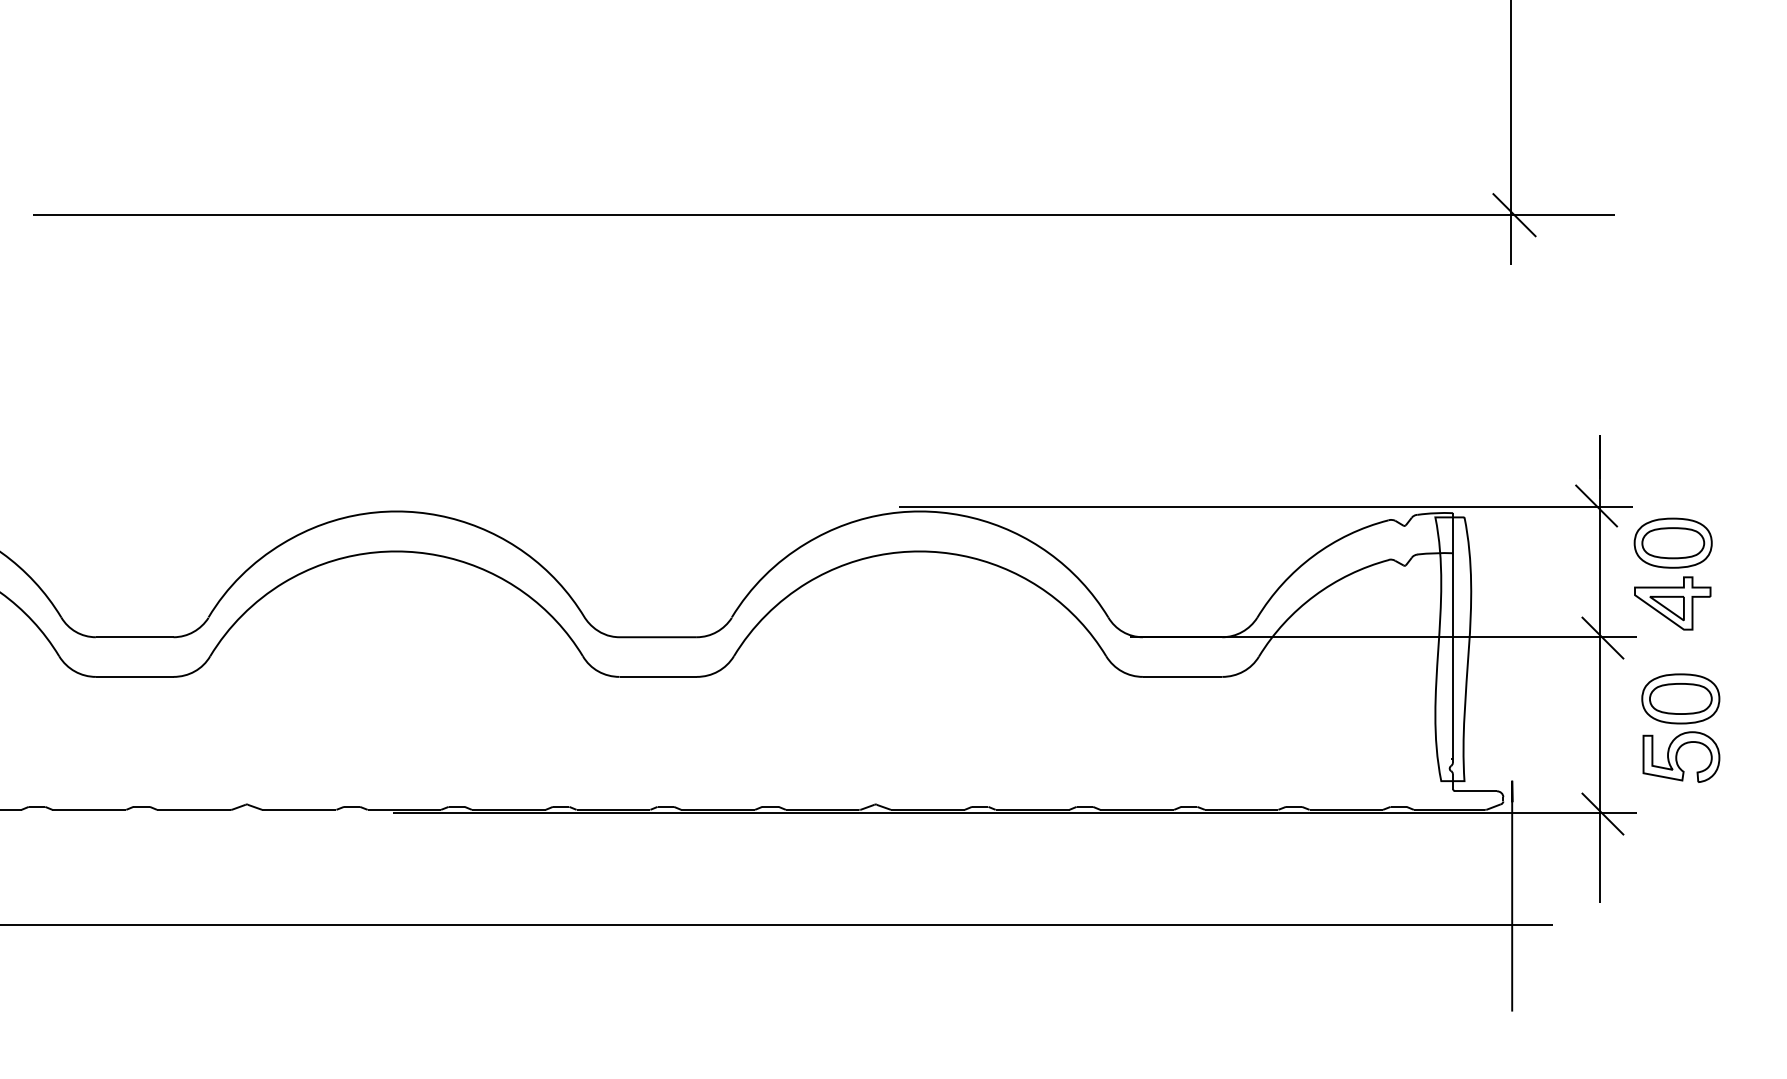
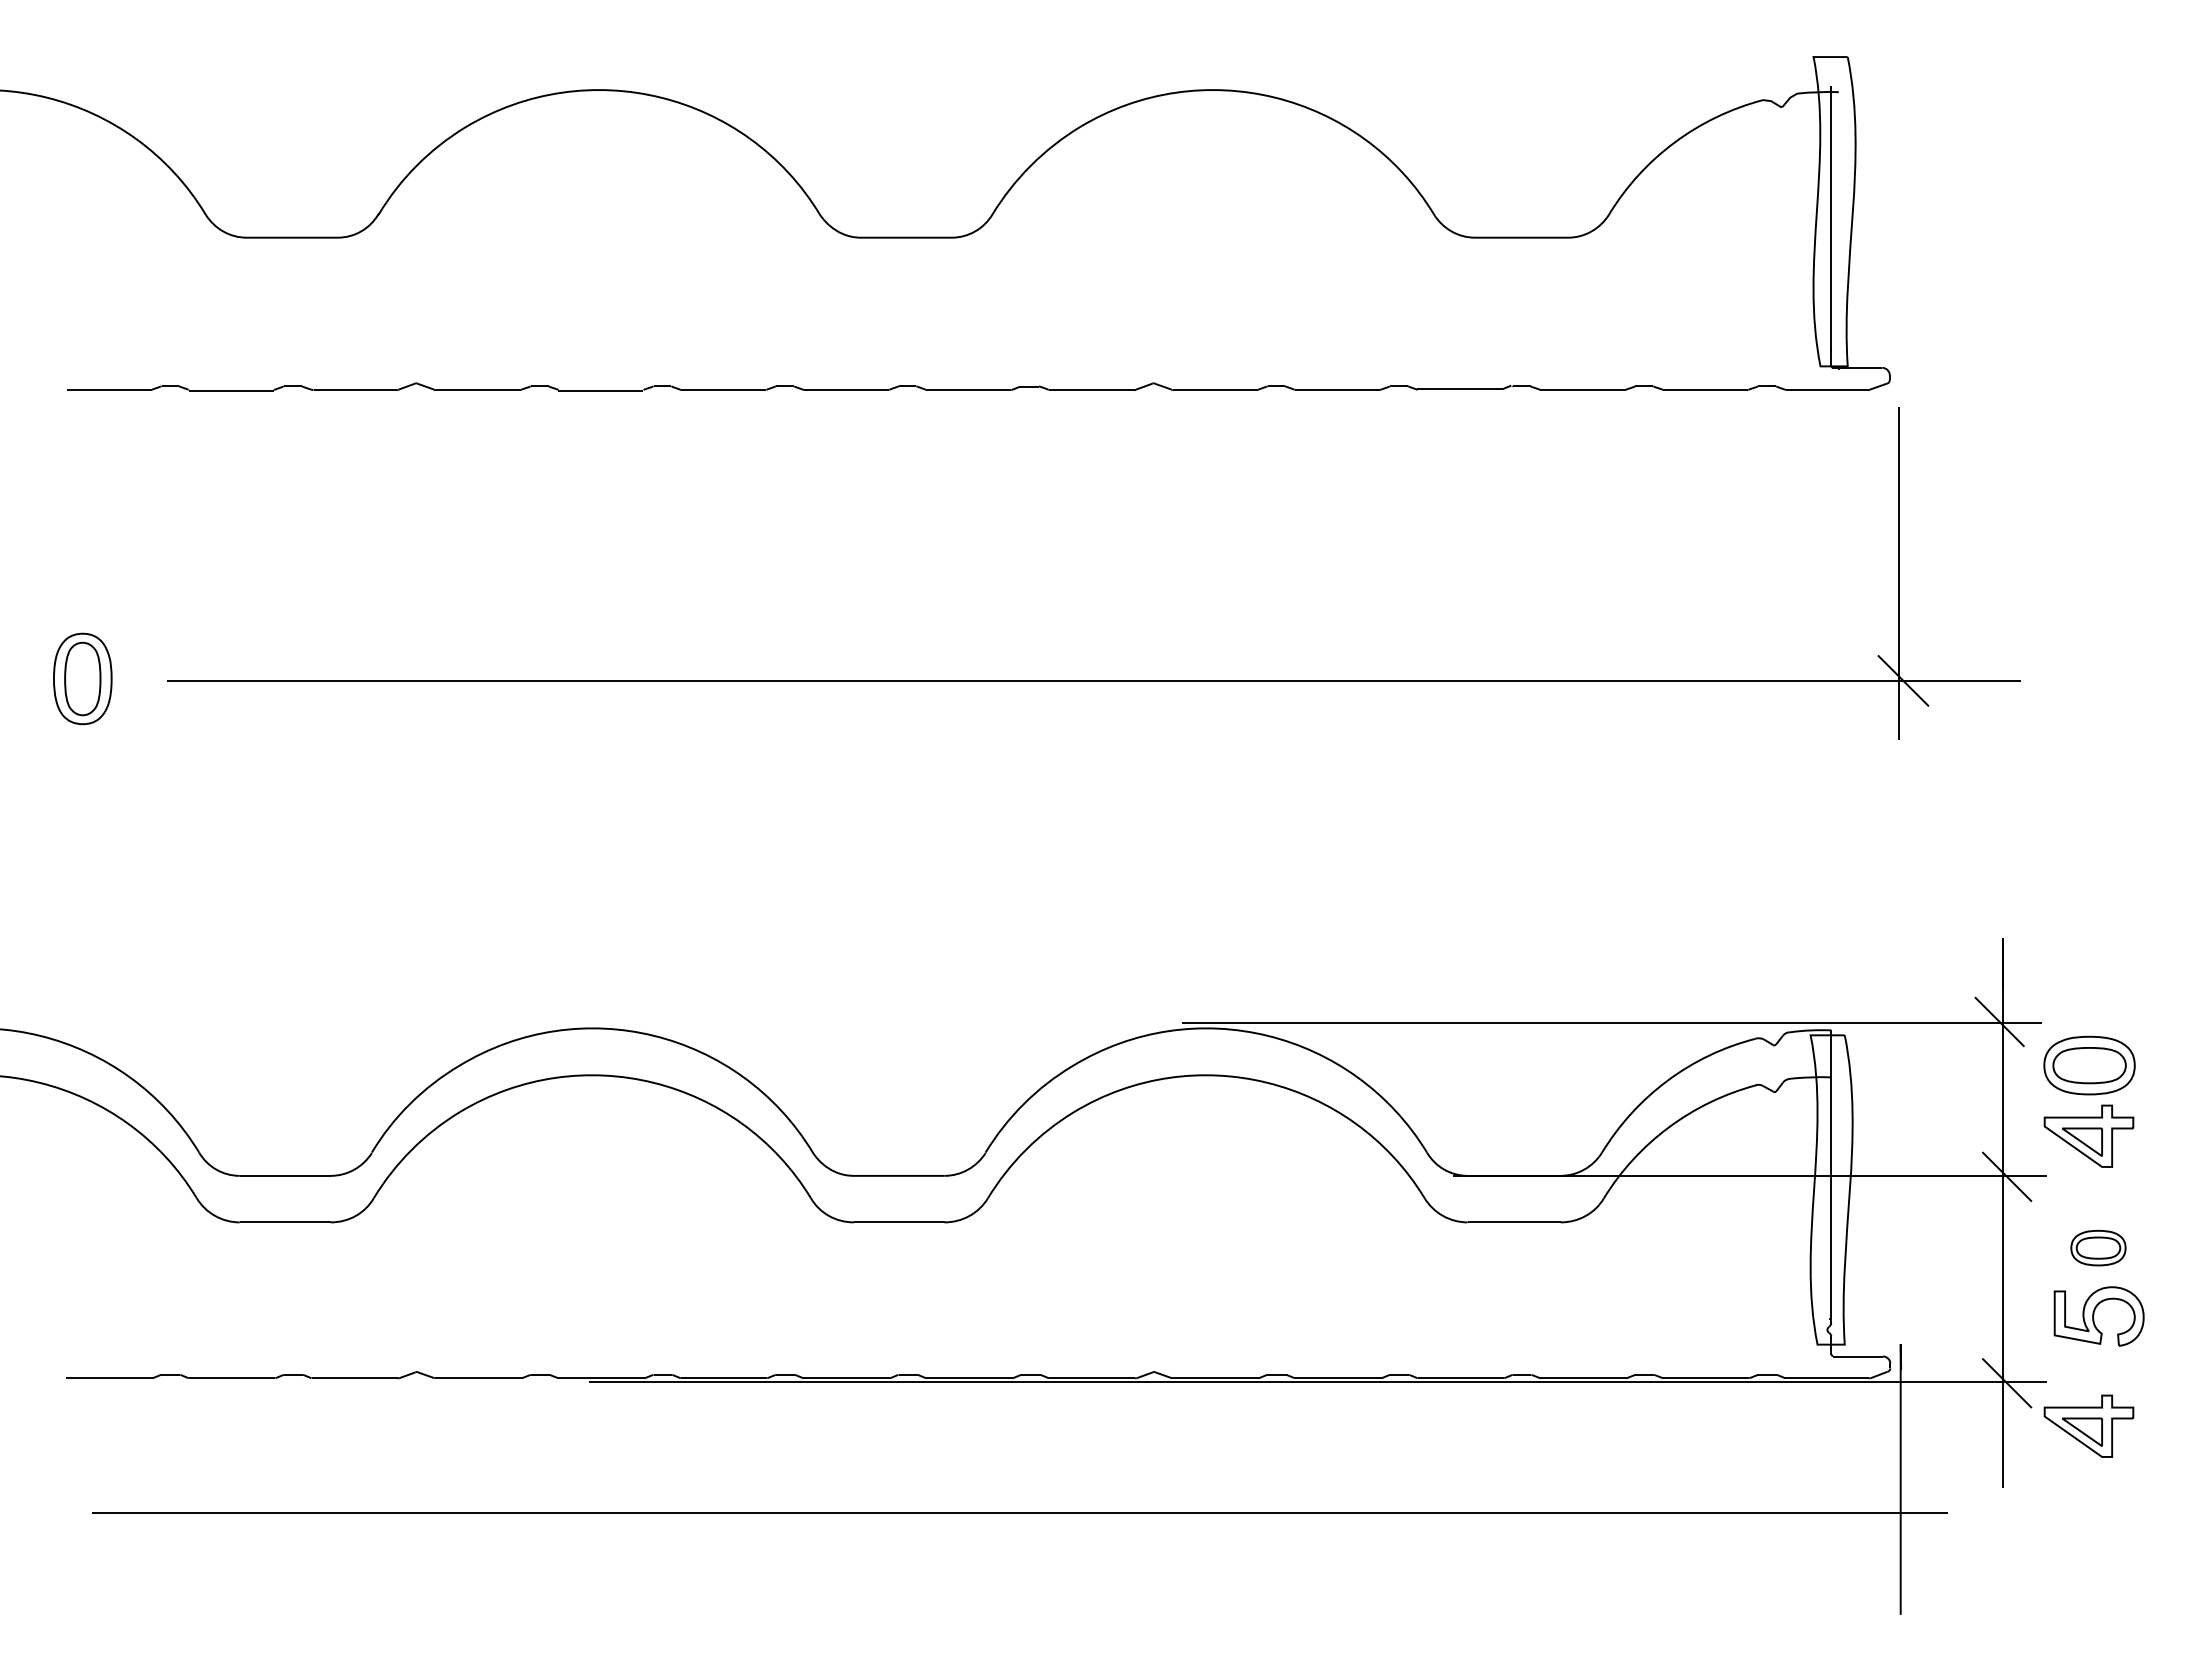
part: (1680, 698) -> (2098, 1247), size x0.6
part: (1672, 850) -> (2088, 1425), added

